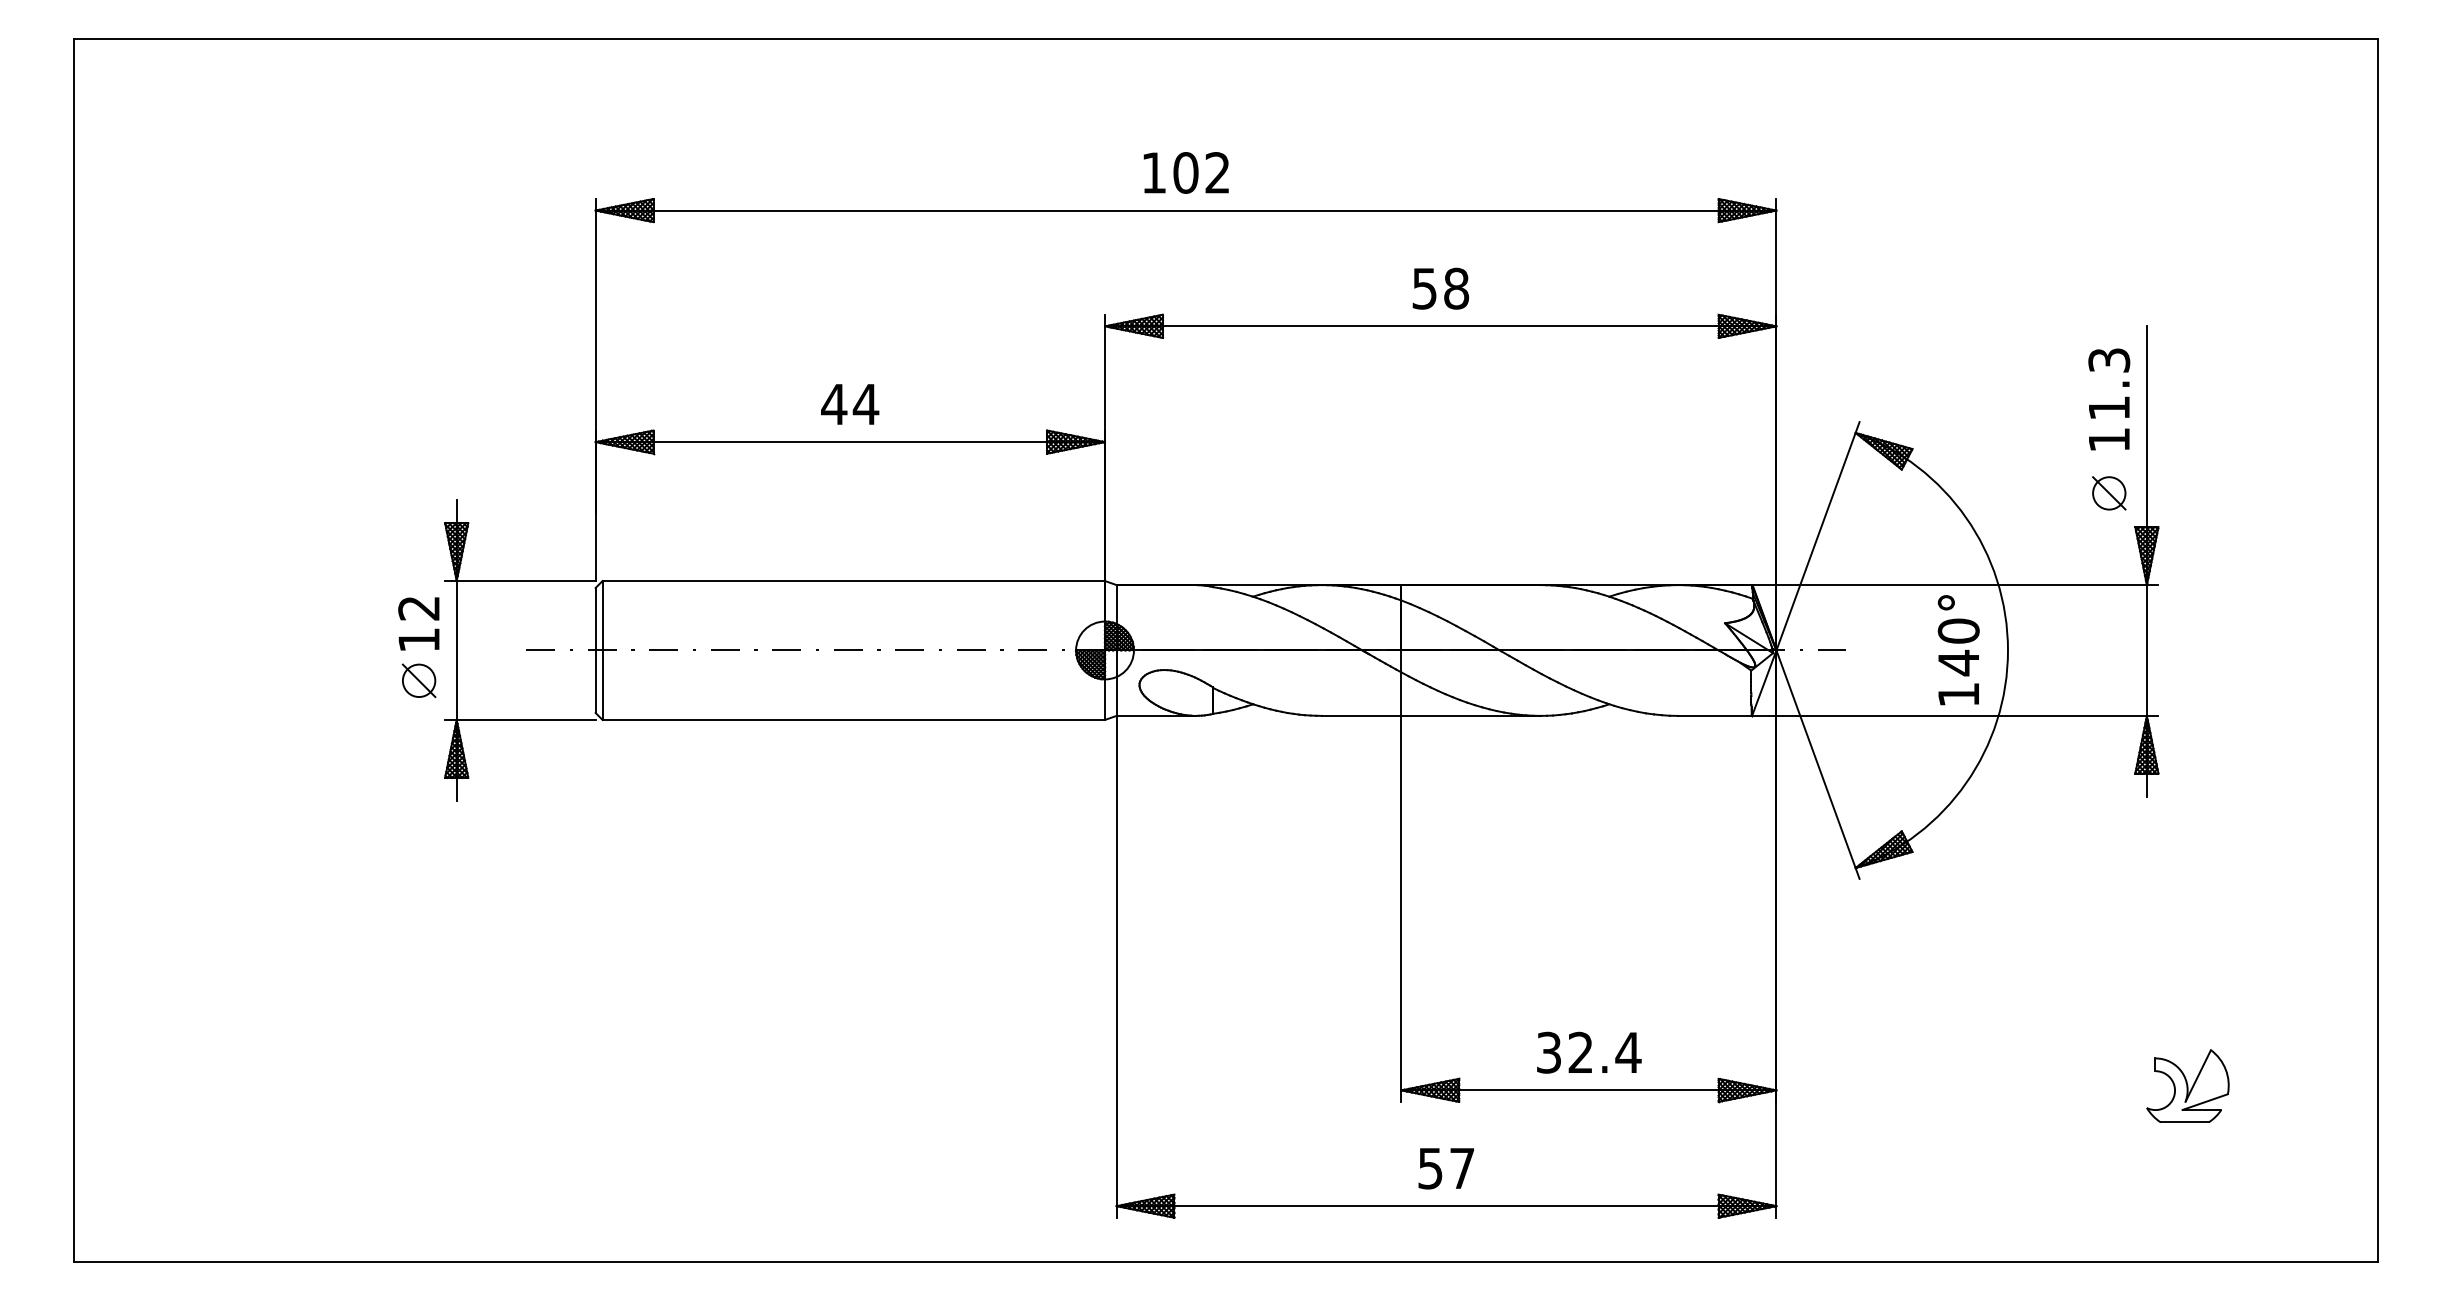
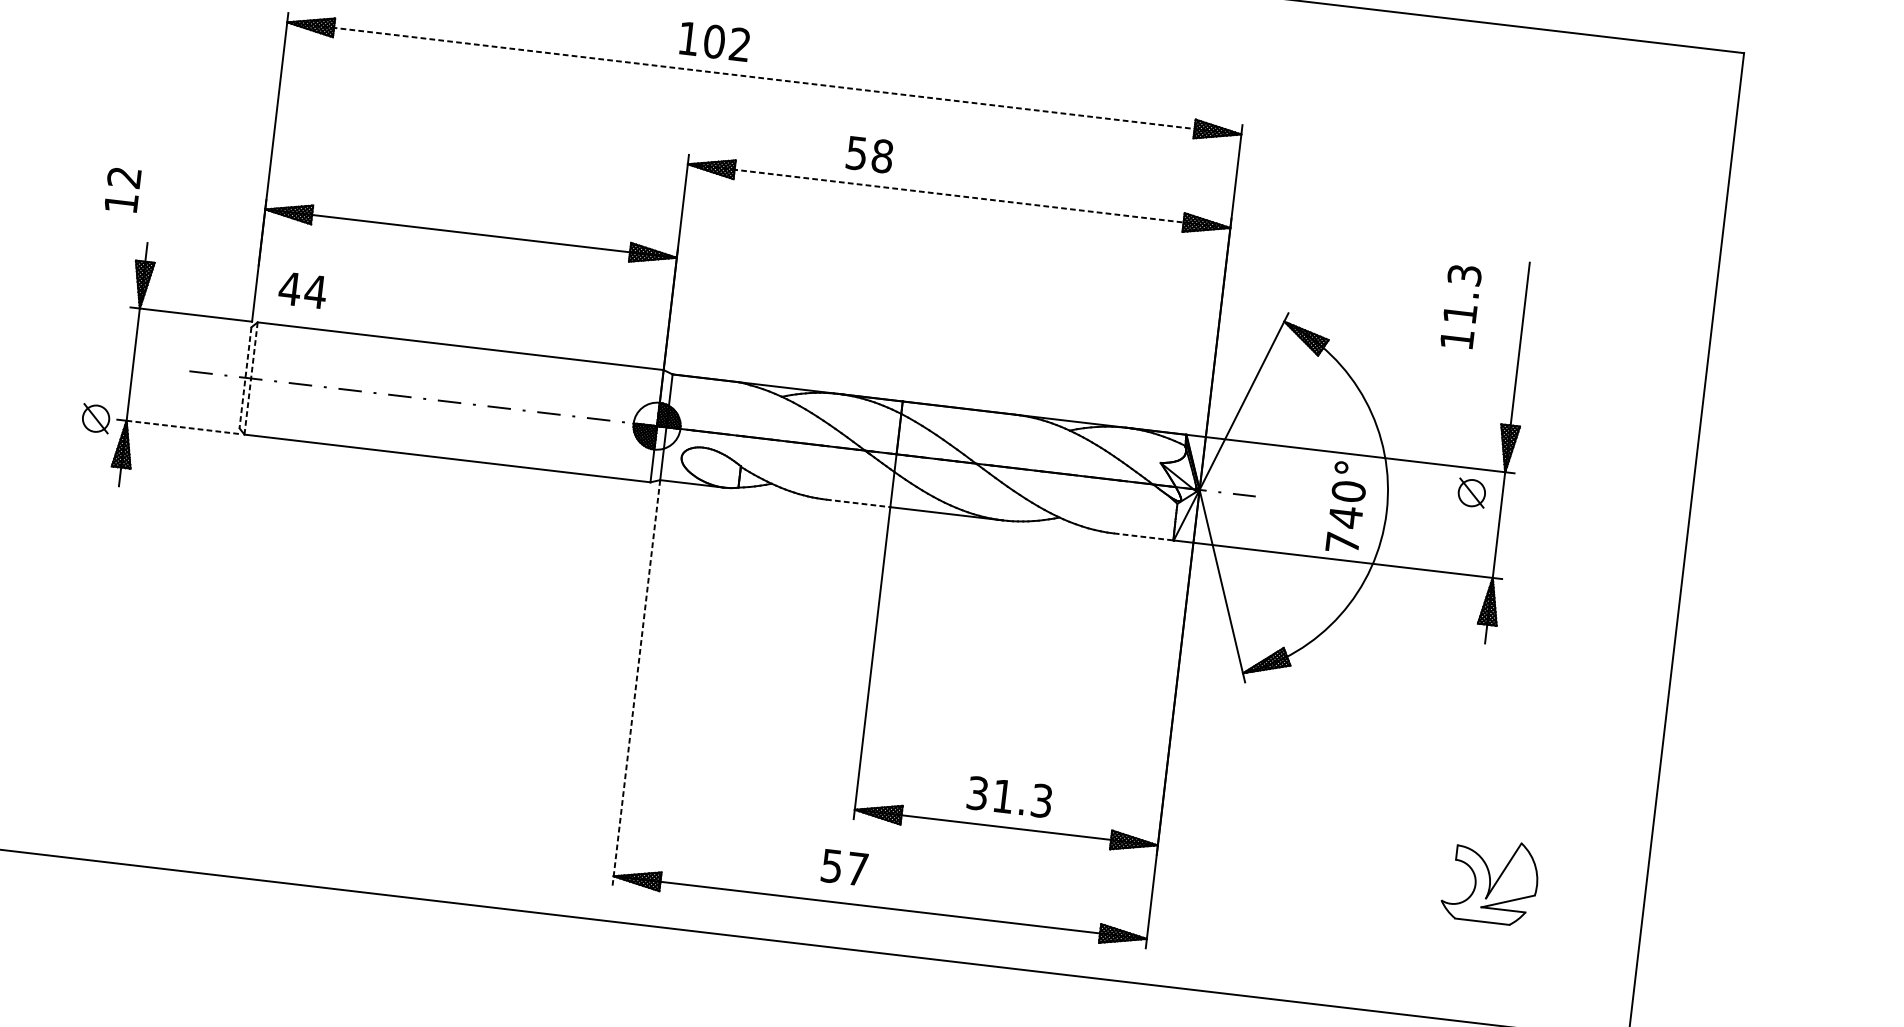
text: (1185, 172) -> (714, 41), moved
line: (1186, 210) -> (764, 78), solid -> dashed
text: (1440, 288) -> (869, 154), moved
line: (1440, 326) -> (958, 196), solid -> dashed
text: (2109, 399) -> (1461, 306), moved
text: (850, 404) -> (303, 290), moved
part: (2109, 493) -> (1472, 493), moved
text: (418, 623) -> (122, 189), moved
line: (595, 650) -> (245, 377), solid -> dashed
line: (602, 650) -> (251, 378), solid -> dashed
part: (418, 680) -> (95, 418), moved
text: (1958, 694) -> (1342, 542), 140° -> 740°
line: (1361, 715) -> (858, 503), solid -> dashed
line: (1715, 715) -> (1144, 536), solid -> dashed
line: (525, 719) -> (182, 426), solid -> dashed
line: (1116, 966) -> (636, 682), solid -> dashed
text: (1604, 1052) -> (1022, 798), 32.4 -> 31.3
part: (2187, 1085) -> (1490, 880), size x1.4
text: (1445, 1168) -> (844, 867), moved

